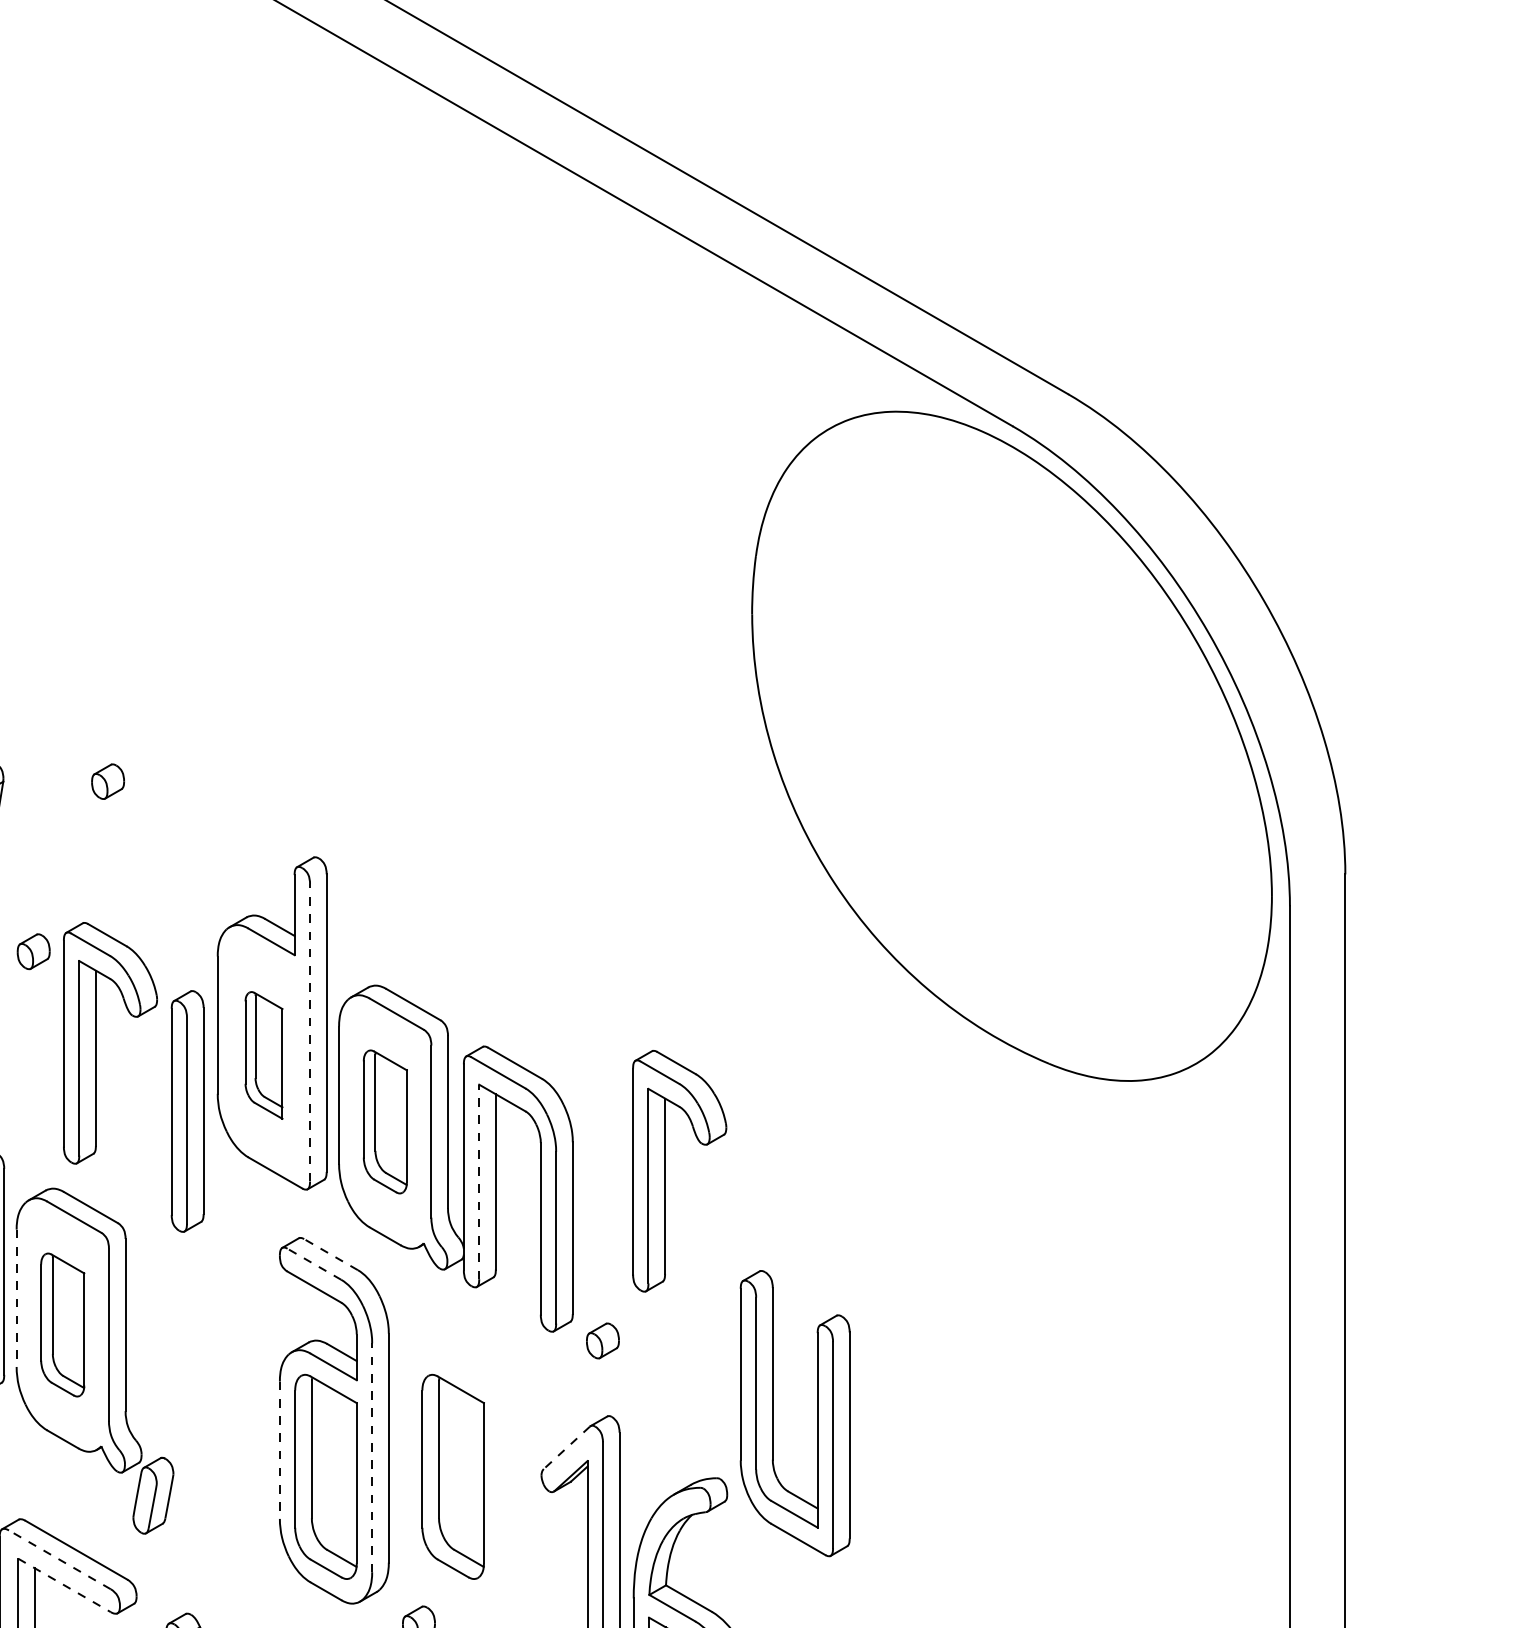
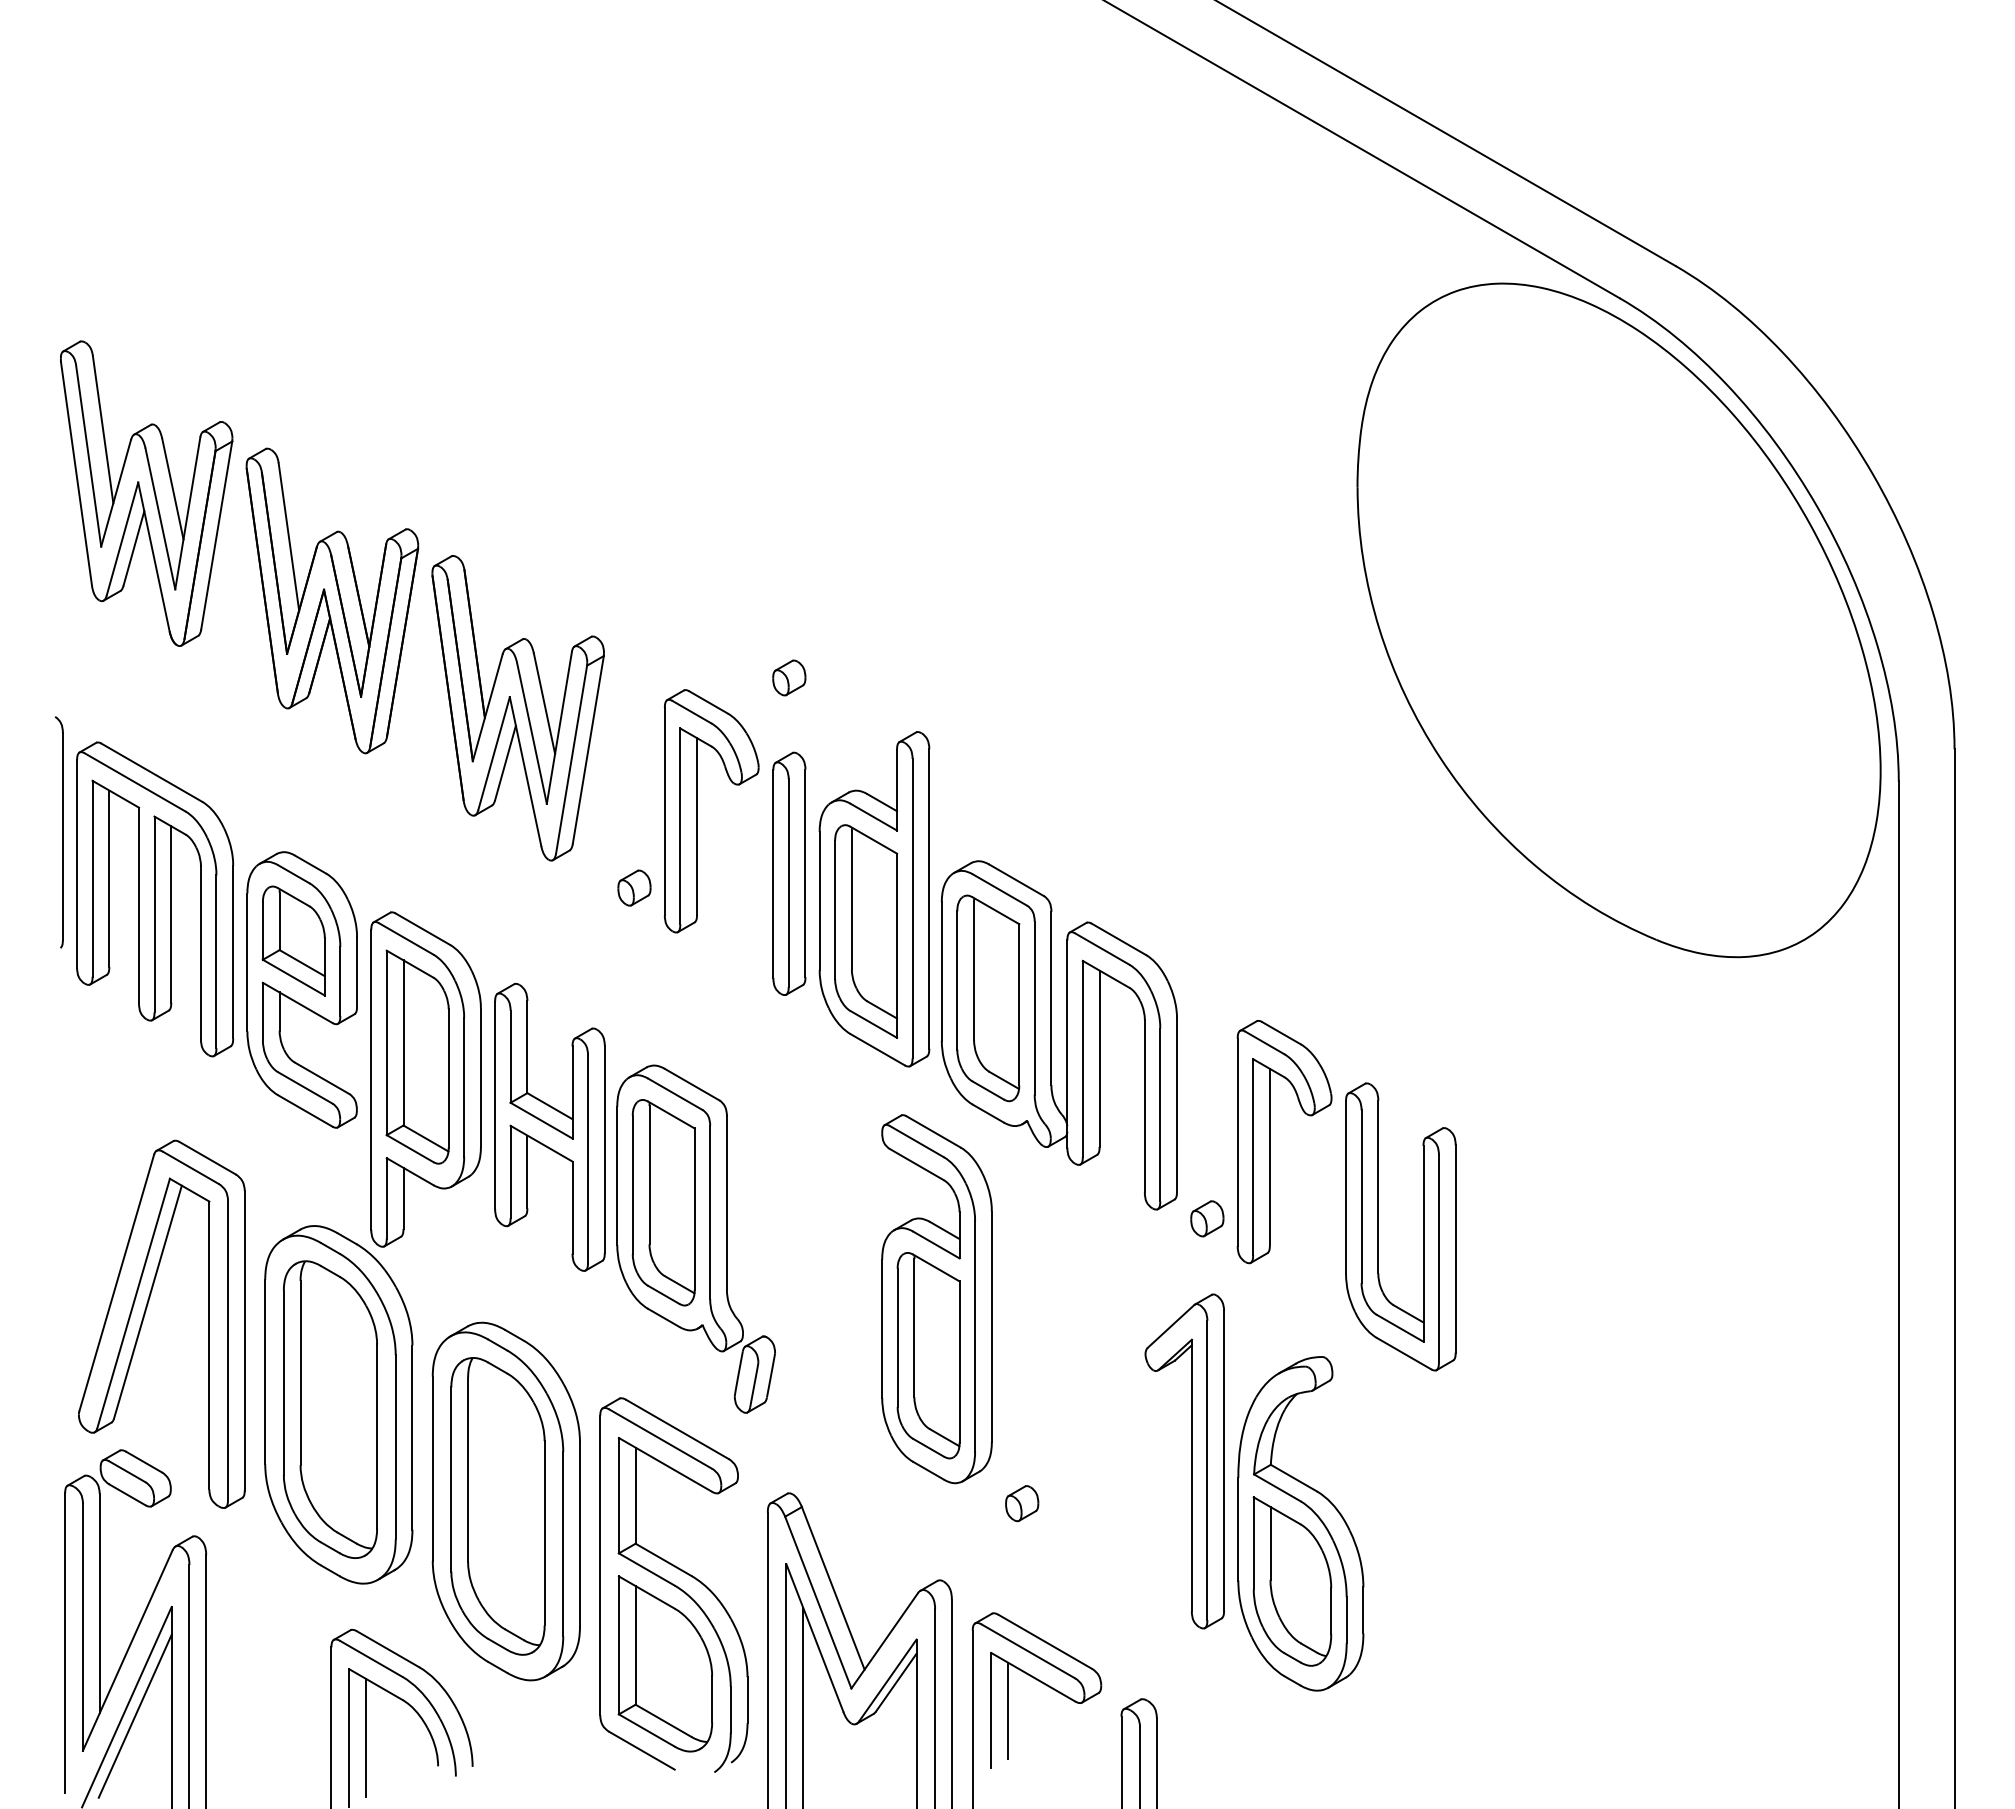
part: (108, 781) -> (789, 677), moved
part: (33, 951) -> (634, 887), moved
line: (309, 1032) -> (912, 908), dashed -> solid
part: (96, 1043) -> (697, 811), moved
part: (264, 1055) -> (866, 931), size x1.67
part: (187, 1111) -> (789, 873), moved
part: (385, 1122) -> (988, 998), size x1.43
part: (665, 1171) -> (1270, 1142), moved
line: (478, 1181) -> (1082, 1058), dashed -> solid
line: (330, 1254) -> (933, 1131), dashed -> solid
line: (313, 1264) -> (916, 1141), dashed -> solid
line: (16, 1298) -> (617, 1176), dashed -> solid
part: (62, 1324) -> (663, 1202), size x1.43
part: (772, 1413) -> (1378, 1226), moved
line: (566, 1447) -> (1170, 1326), dashed -> solid
line: (280, 1450) -> (882, 1329), dashed -> solid
line: (372, 1456) -> (975, 1335), dashed -> solid
part: (453, 1476) -> (1056, 1355), removed
line: (59, 1559) -> (660, 1438), dashed -> solid
line: (64, 1585) -> (665, 1464), dashed -> solid

